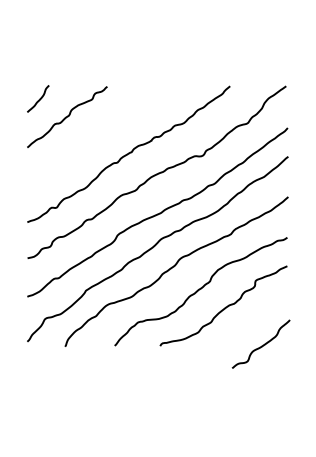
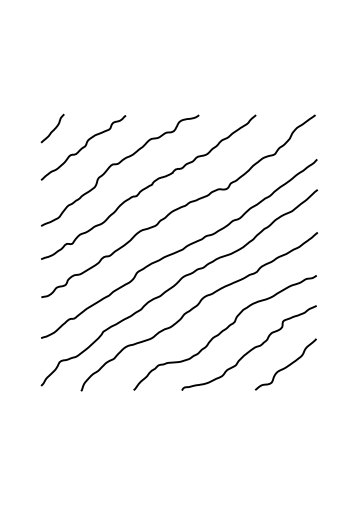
curve: (98, 133) -> (116, 165), added
curve: (260, 346) -> (285, 366), moved

